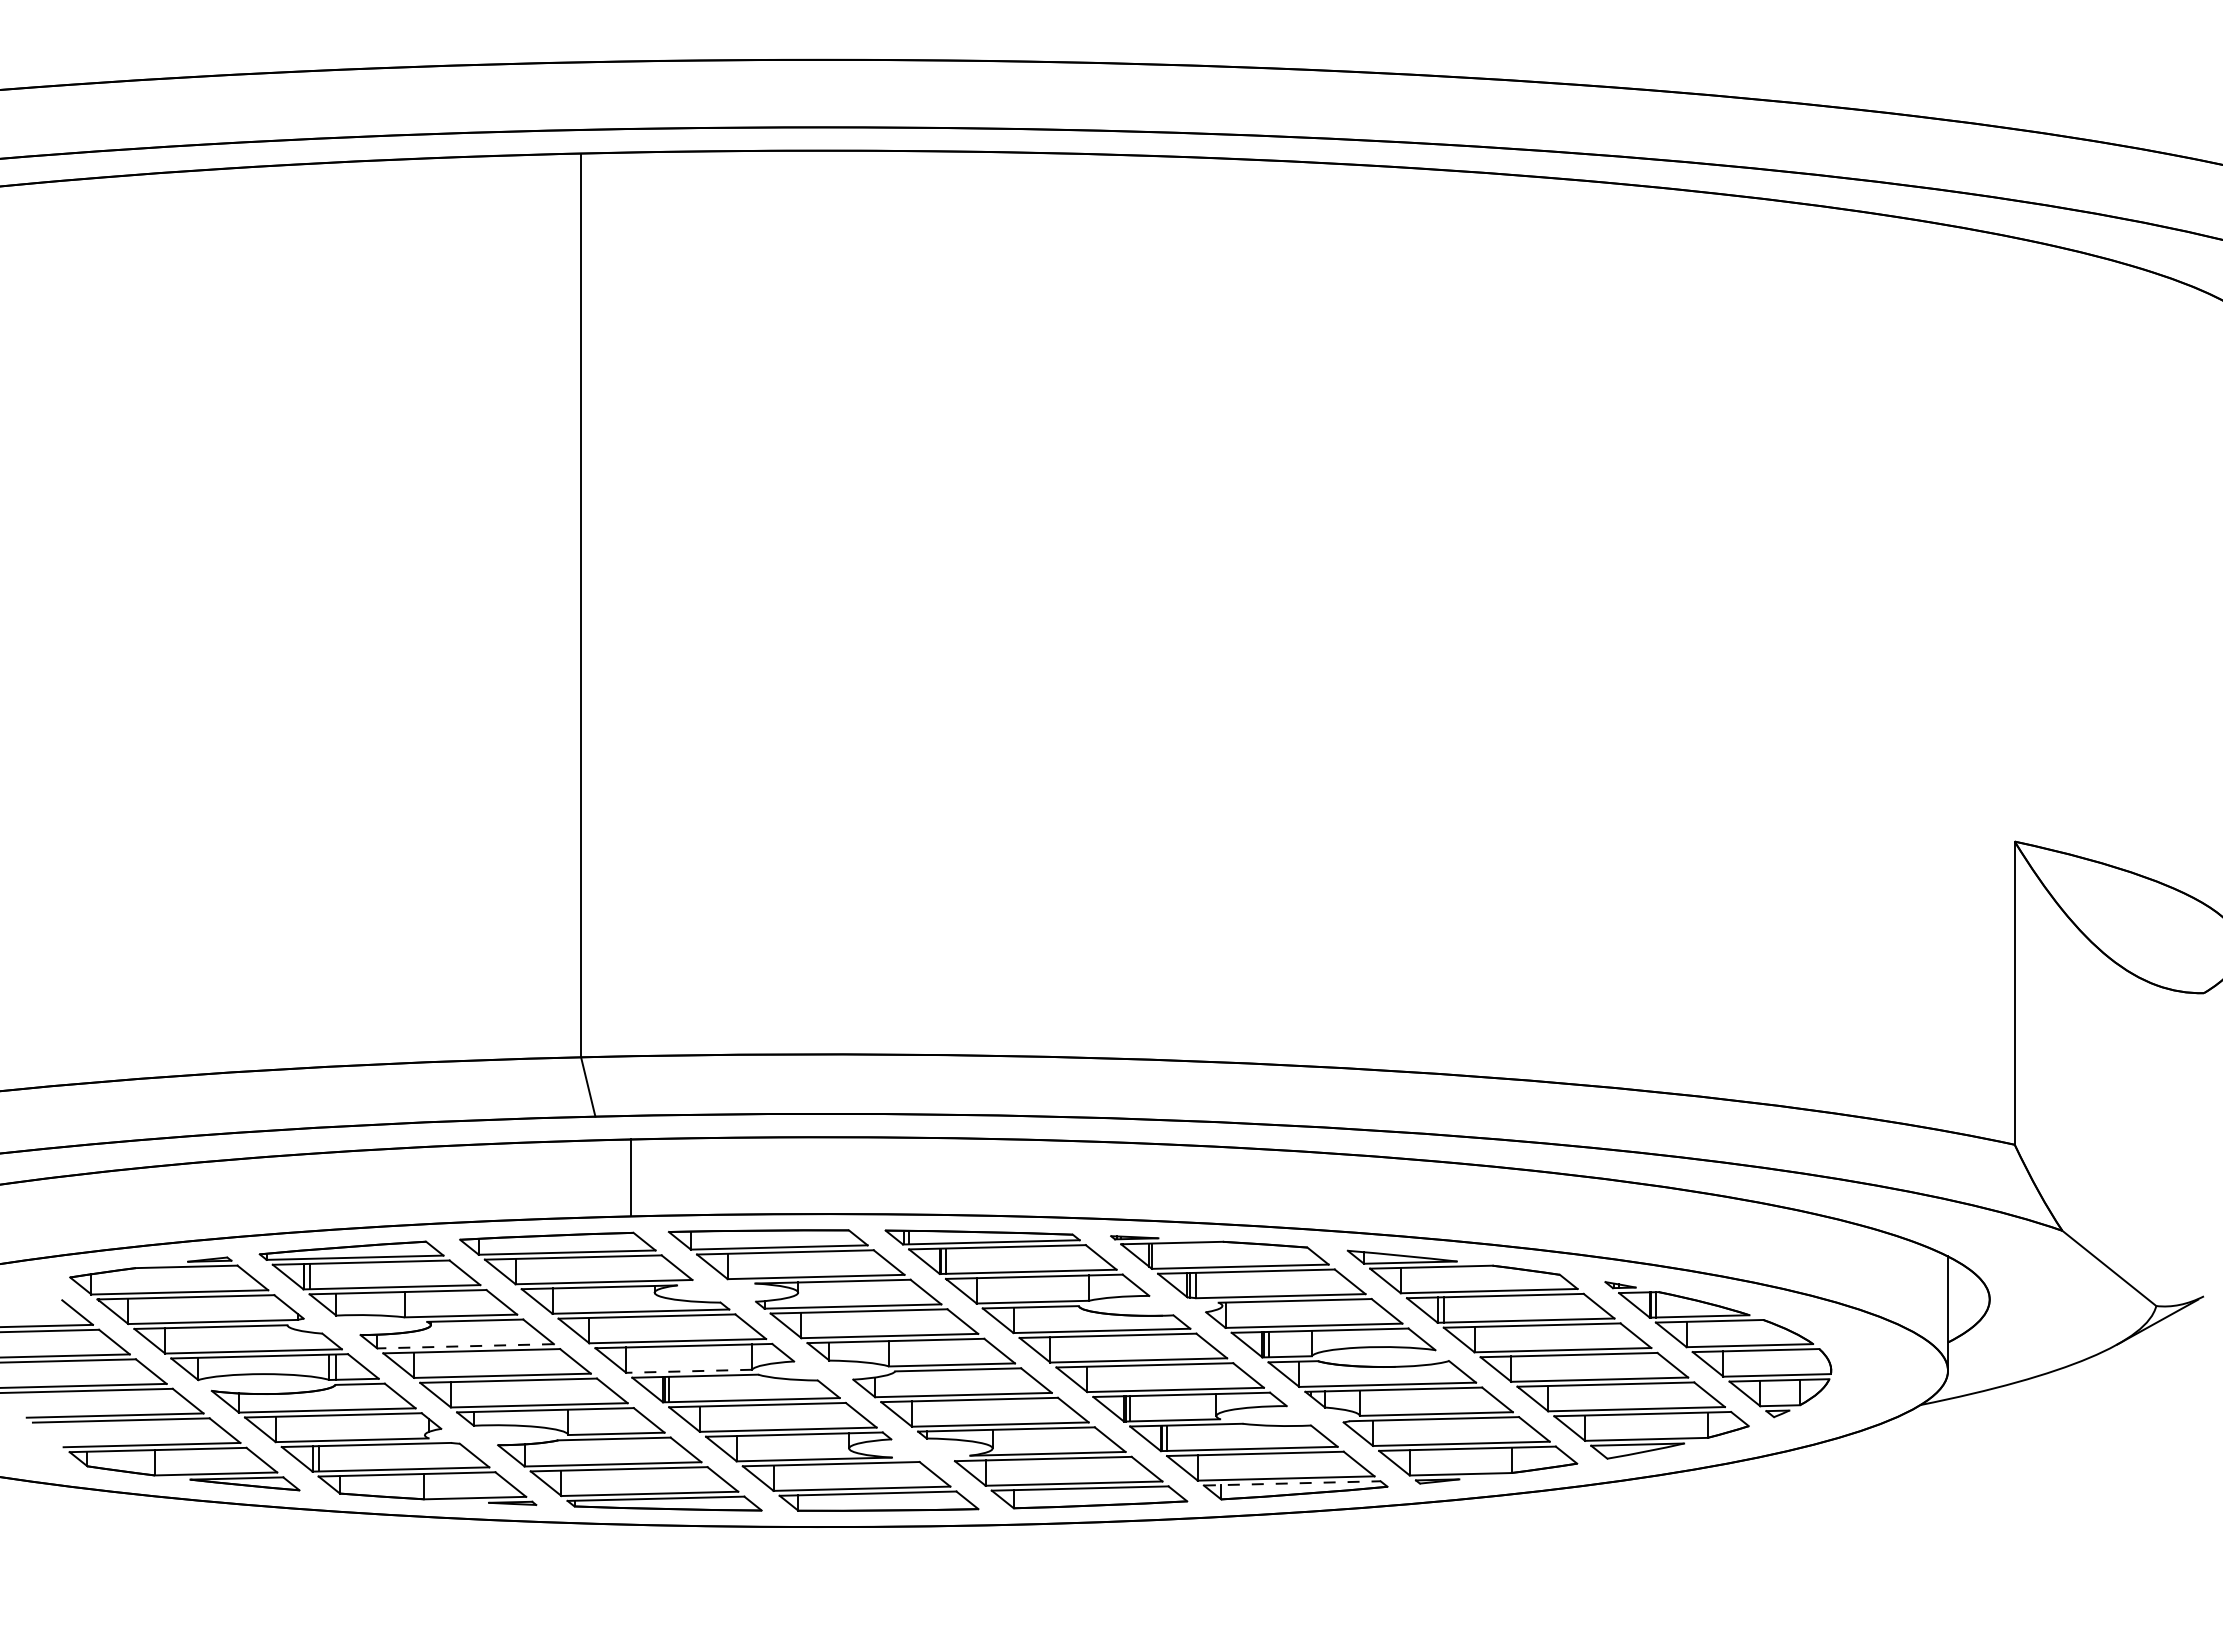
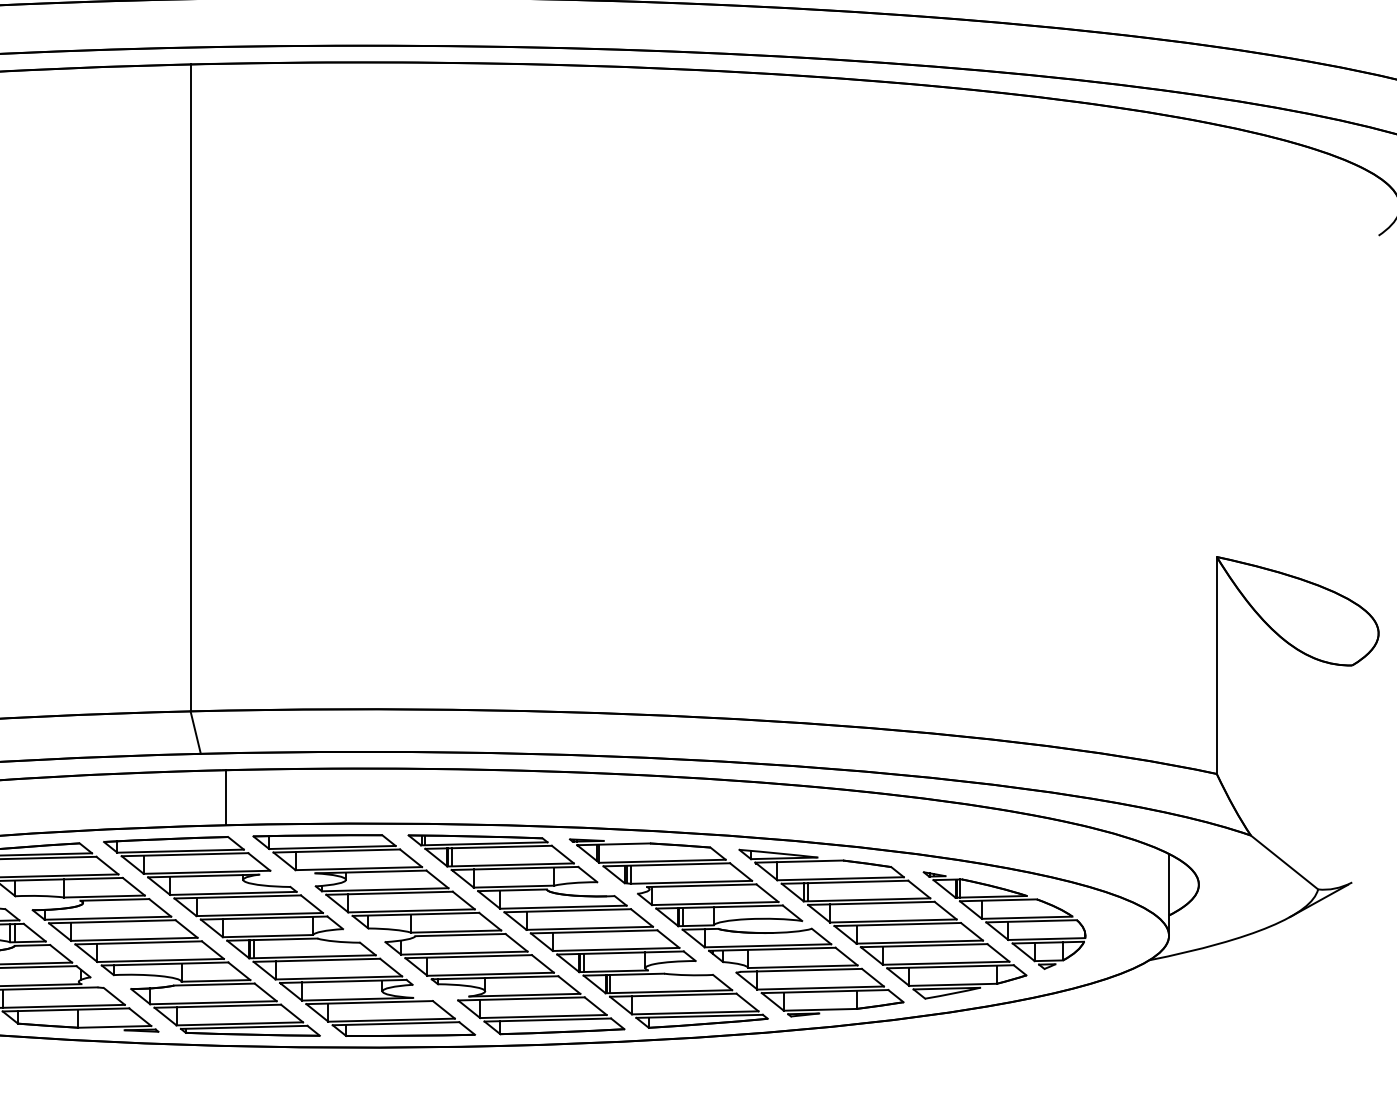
line: (465, 1346) -> (107, 918), dashed -> solid
line: (688, 1371) -> (267, 936), dashed -> solid
line: (1292, 1483) -> (699, 1016), dashed -> solid

